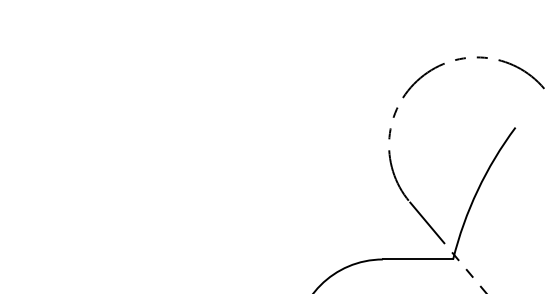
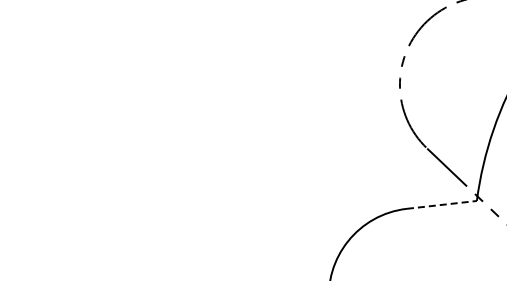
line: (418, 259) -> (442, 204), solid -> dashed

